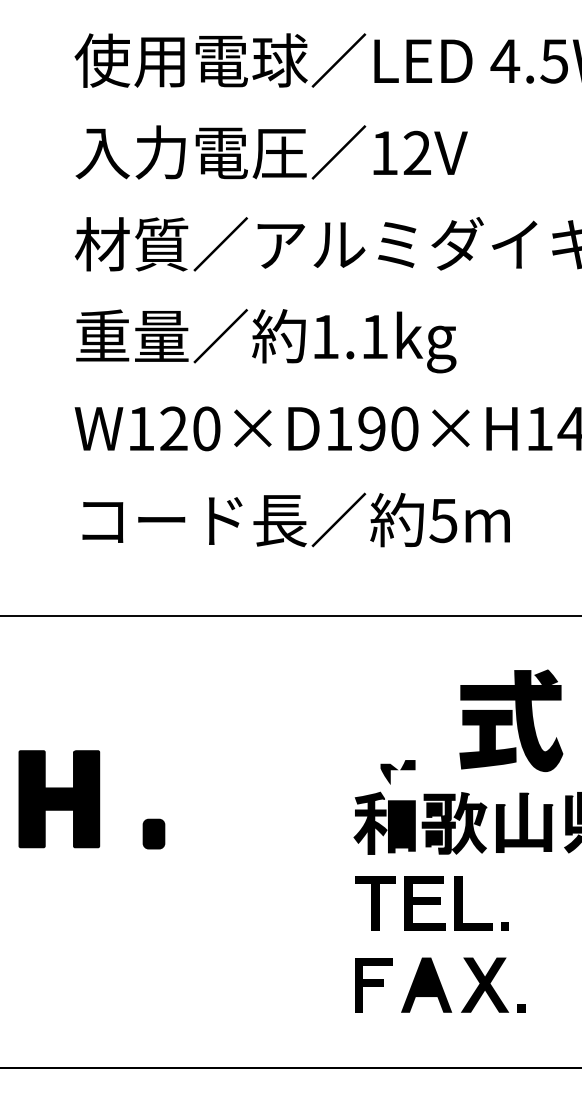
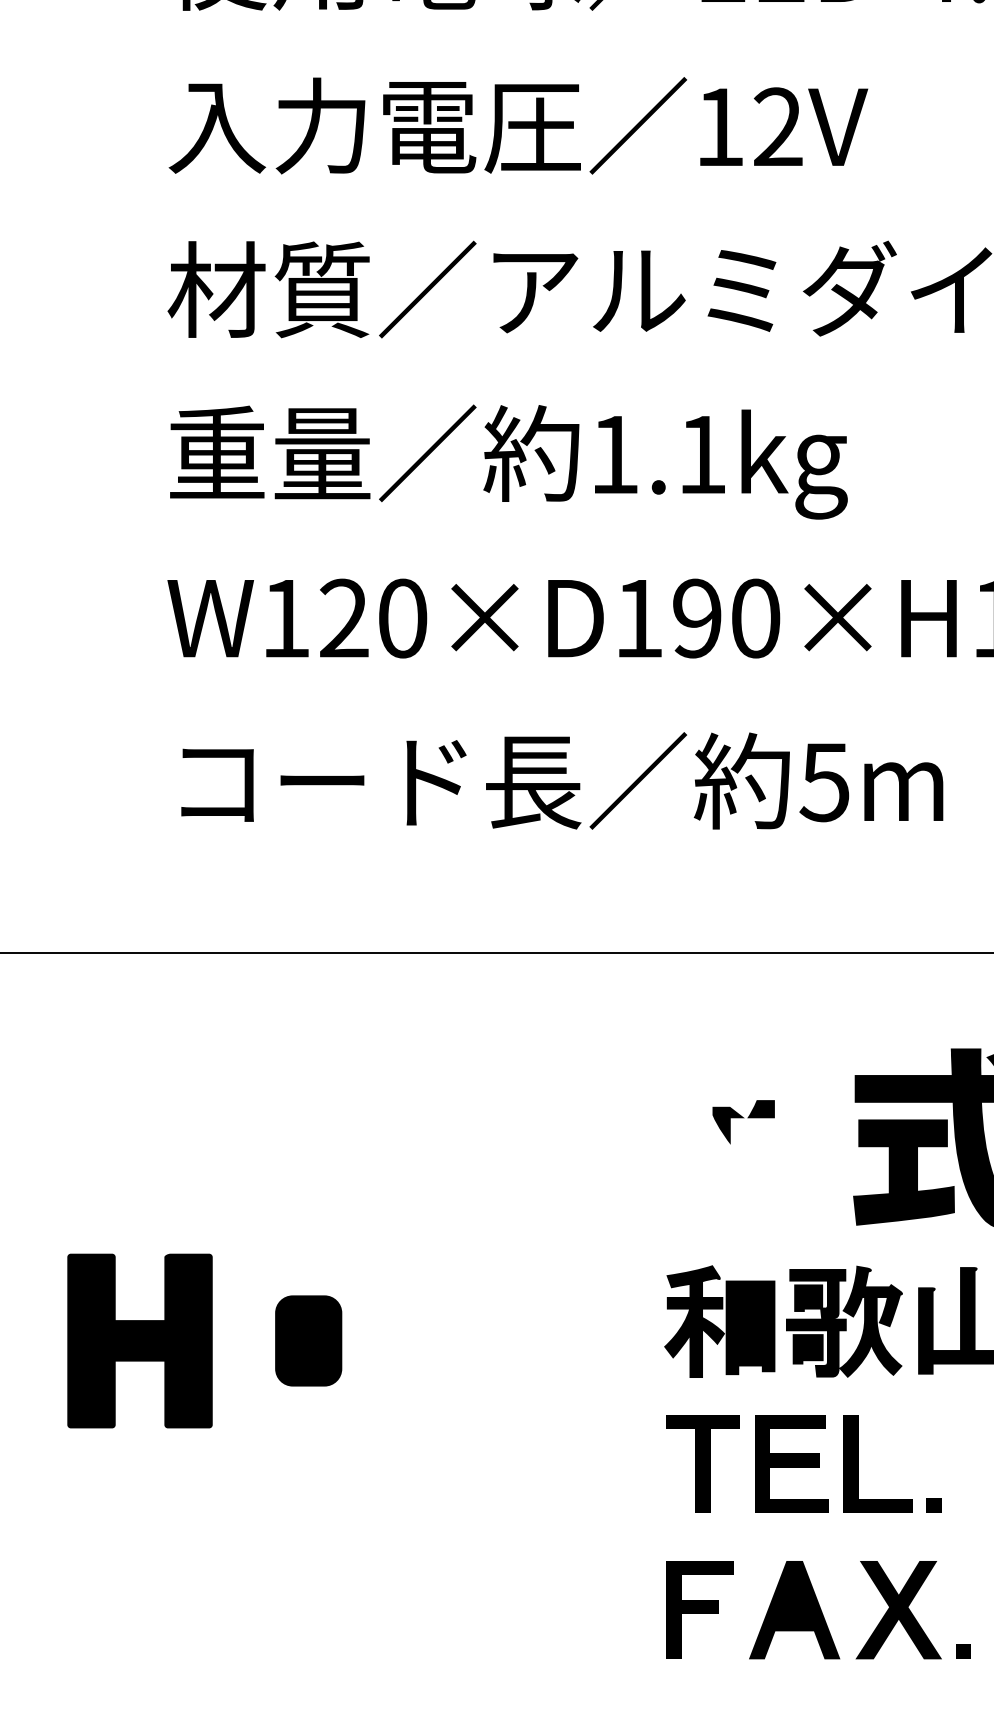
part: (397, 772) -> (742, 1122), moved
part: (59, 799) -> (140, 1341), moved
part: (153, 833) -> (307, 1339), size x1.67

